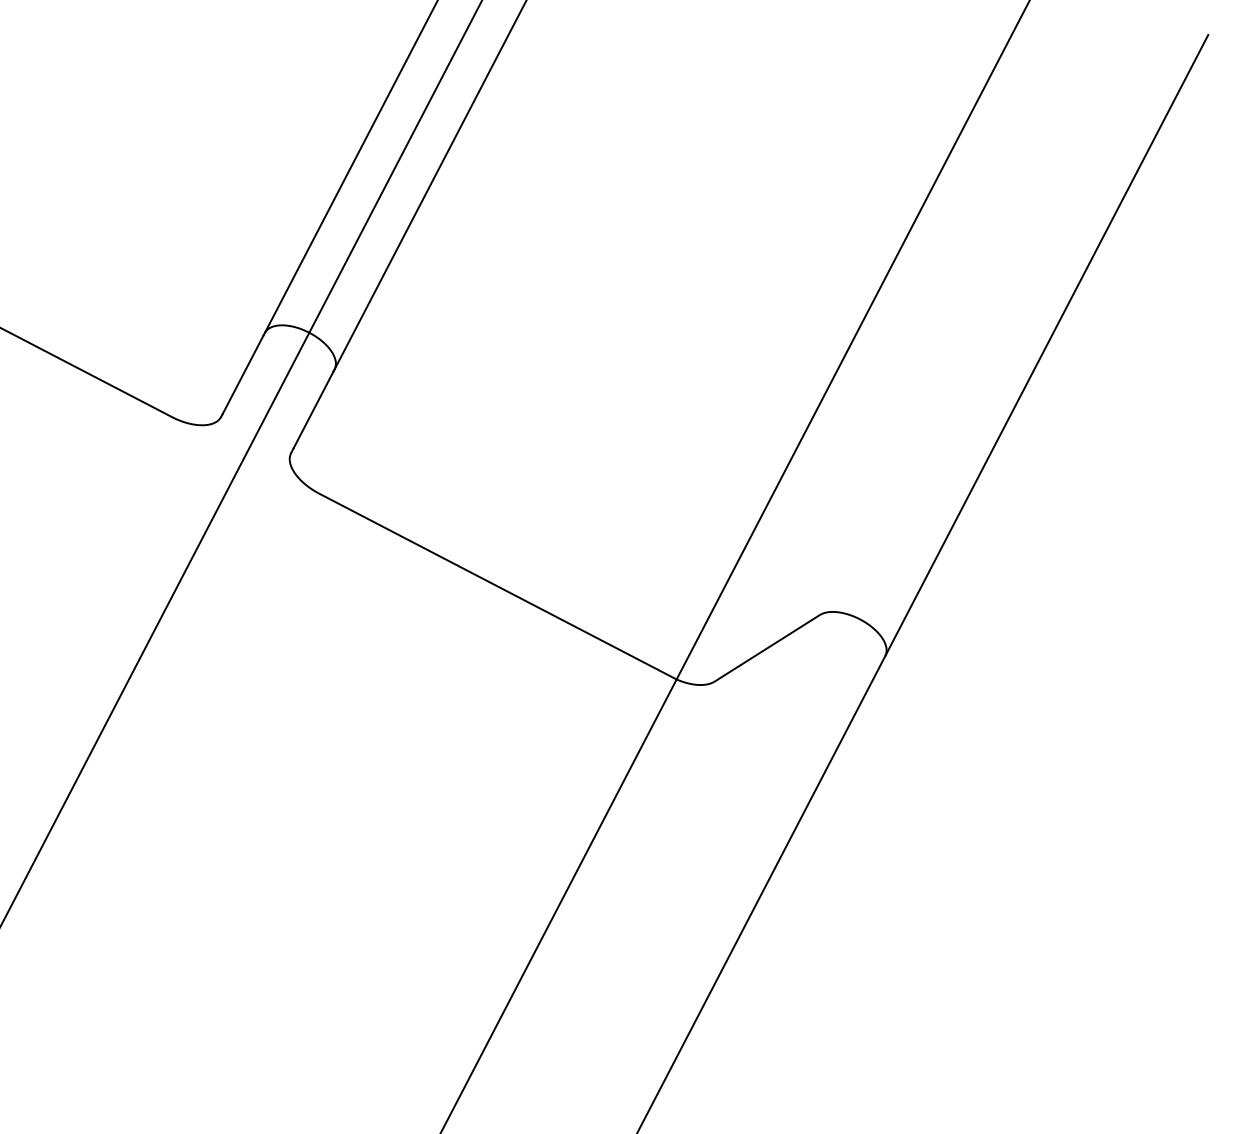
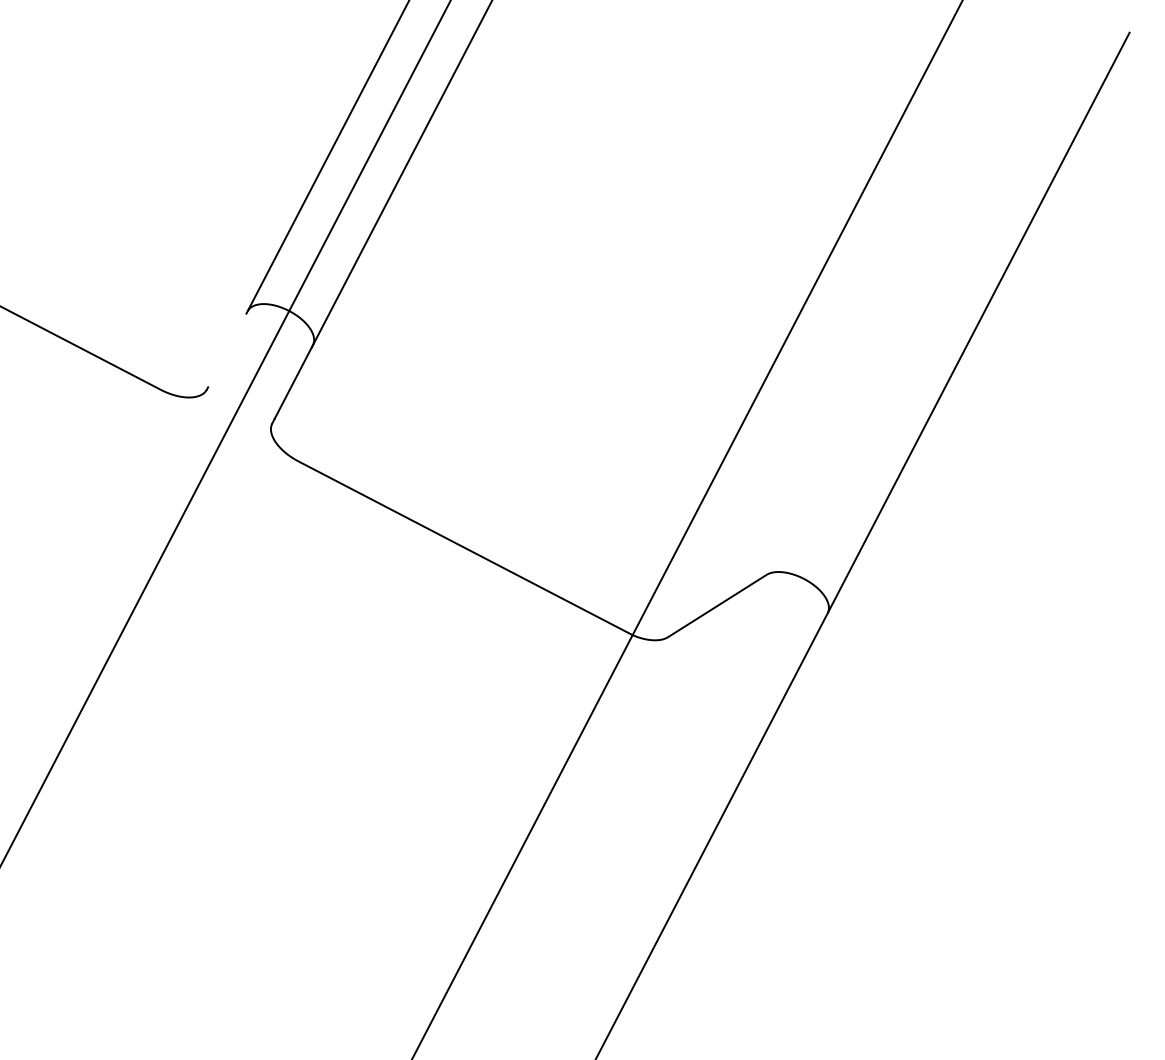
line: (243, 374) -> (227, 350), removed

